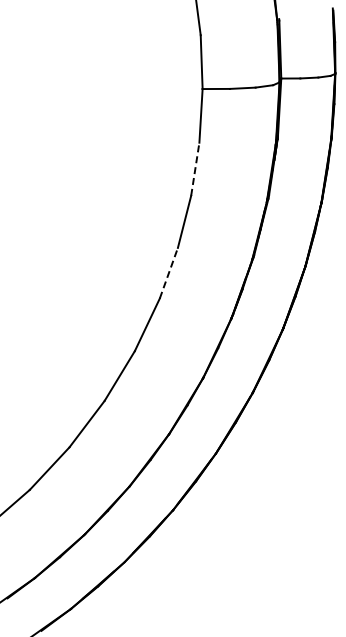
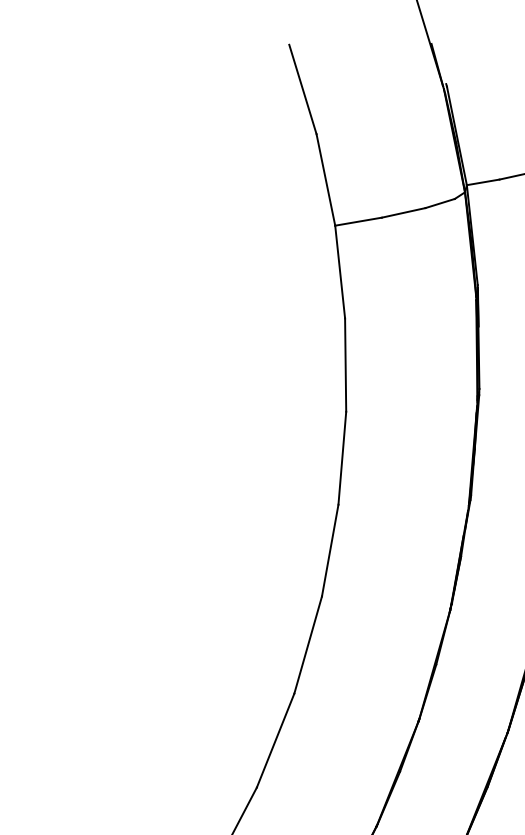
line: (195, 169) -> (346, 365), dashed -> solid
line: (168, 273) -> (329, 551), dashed -> solid

